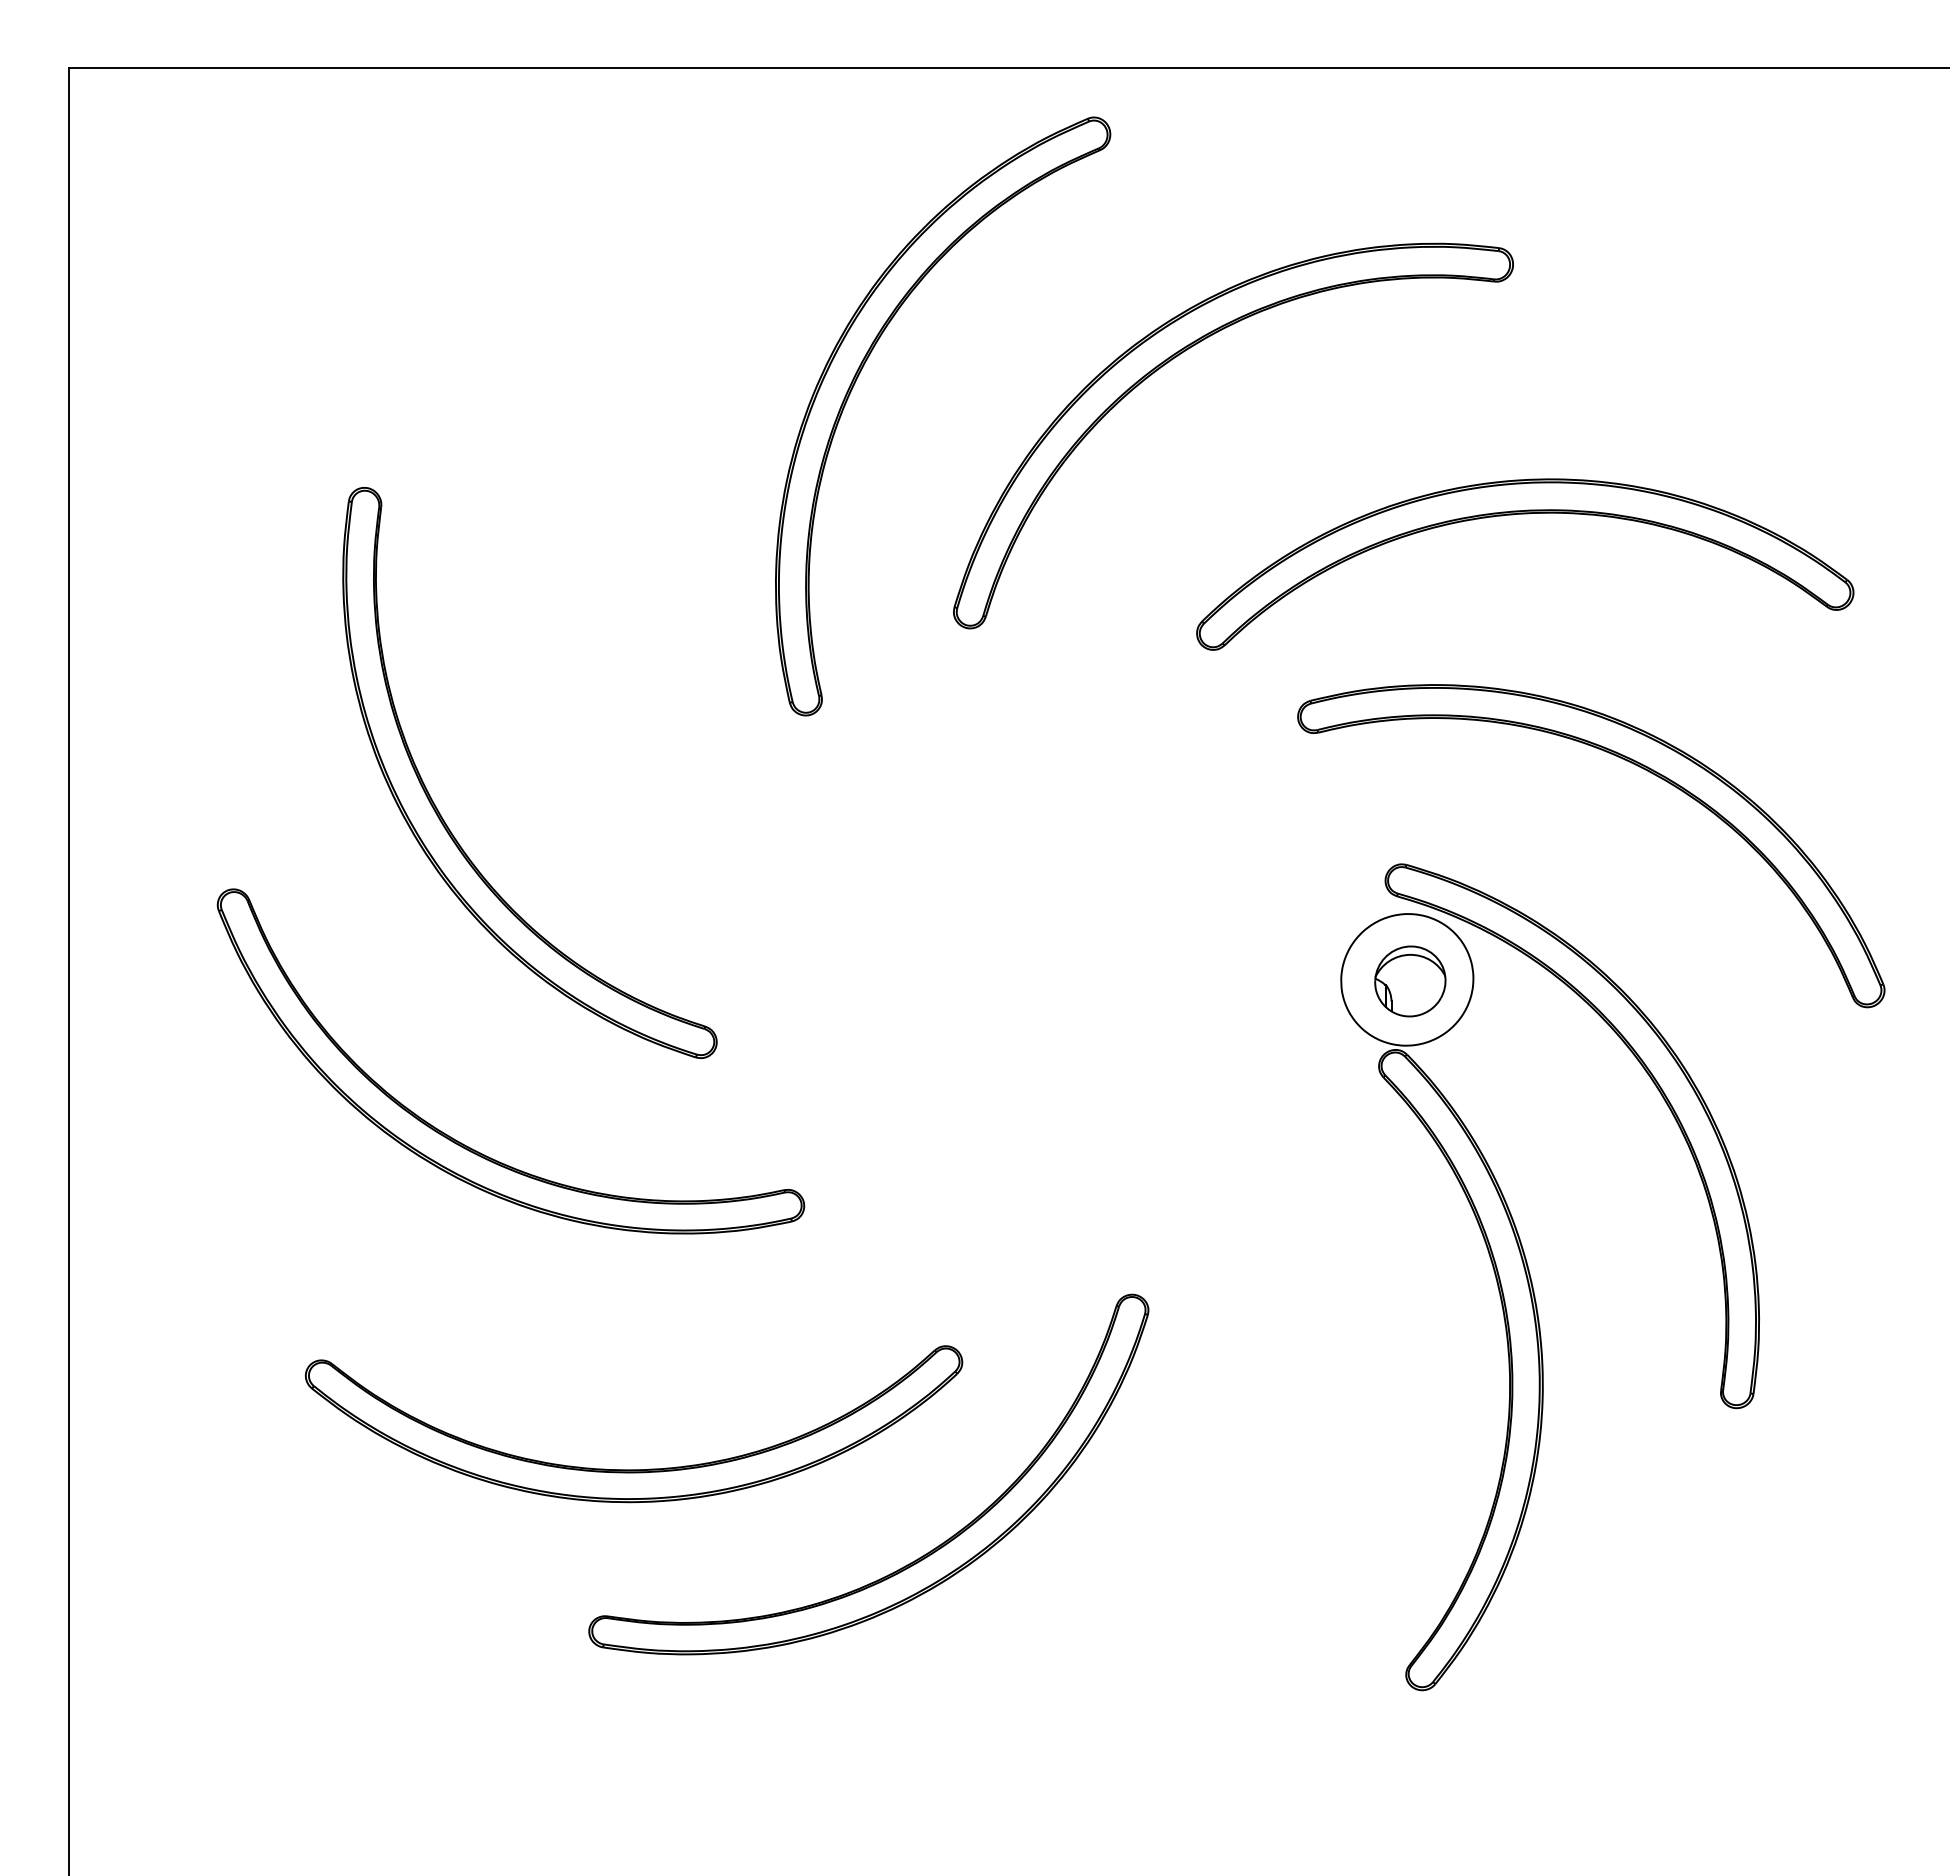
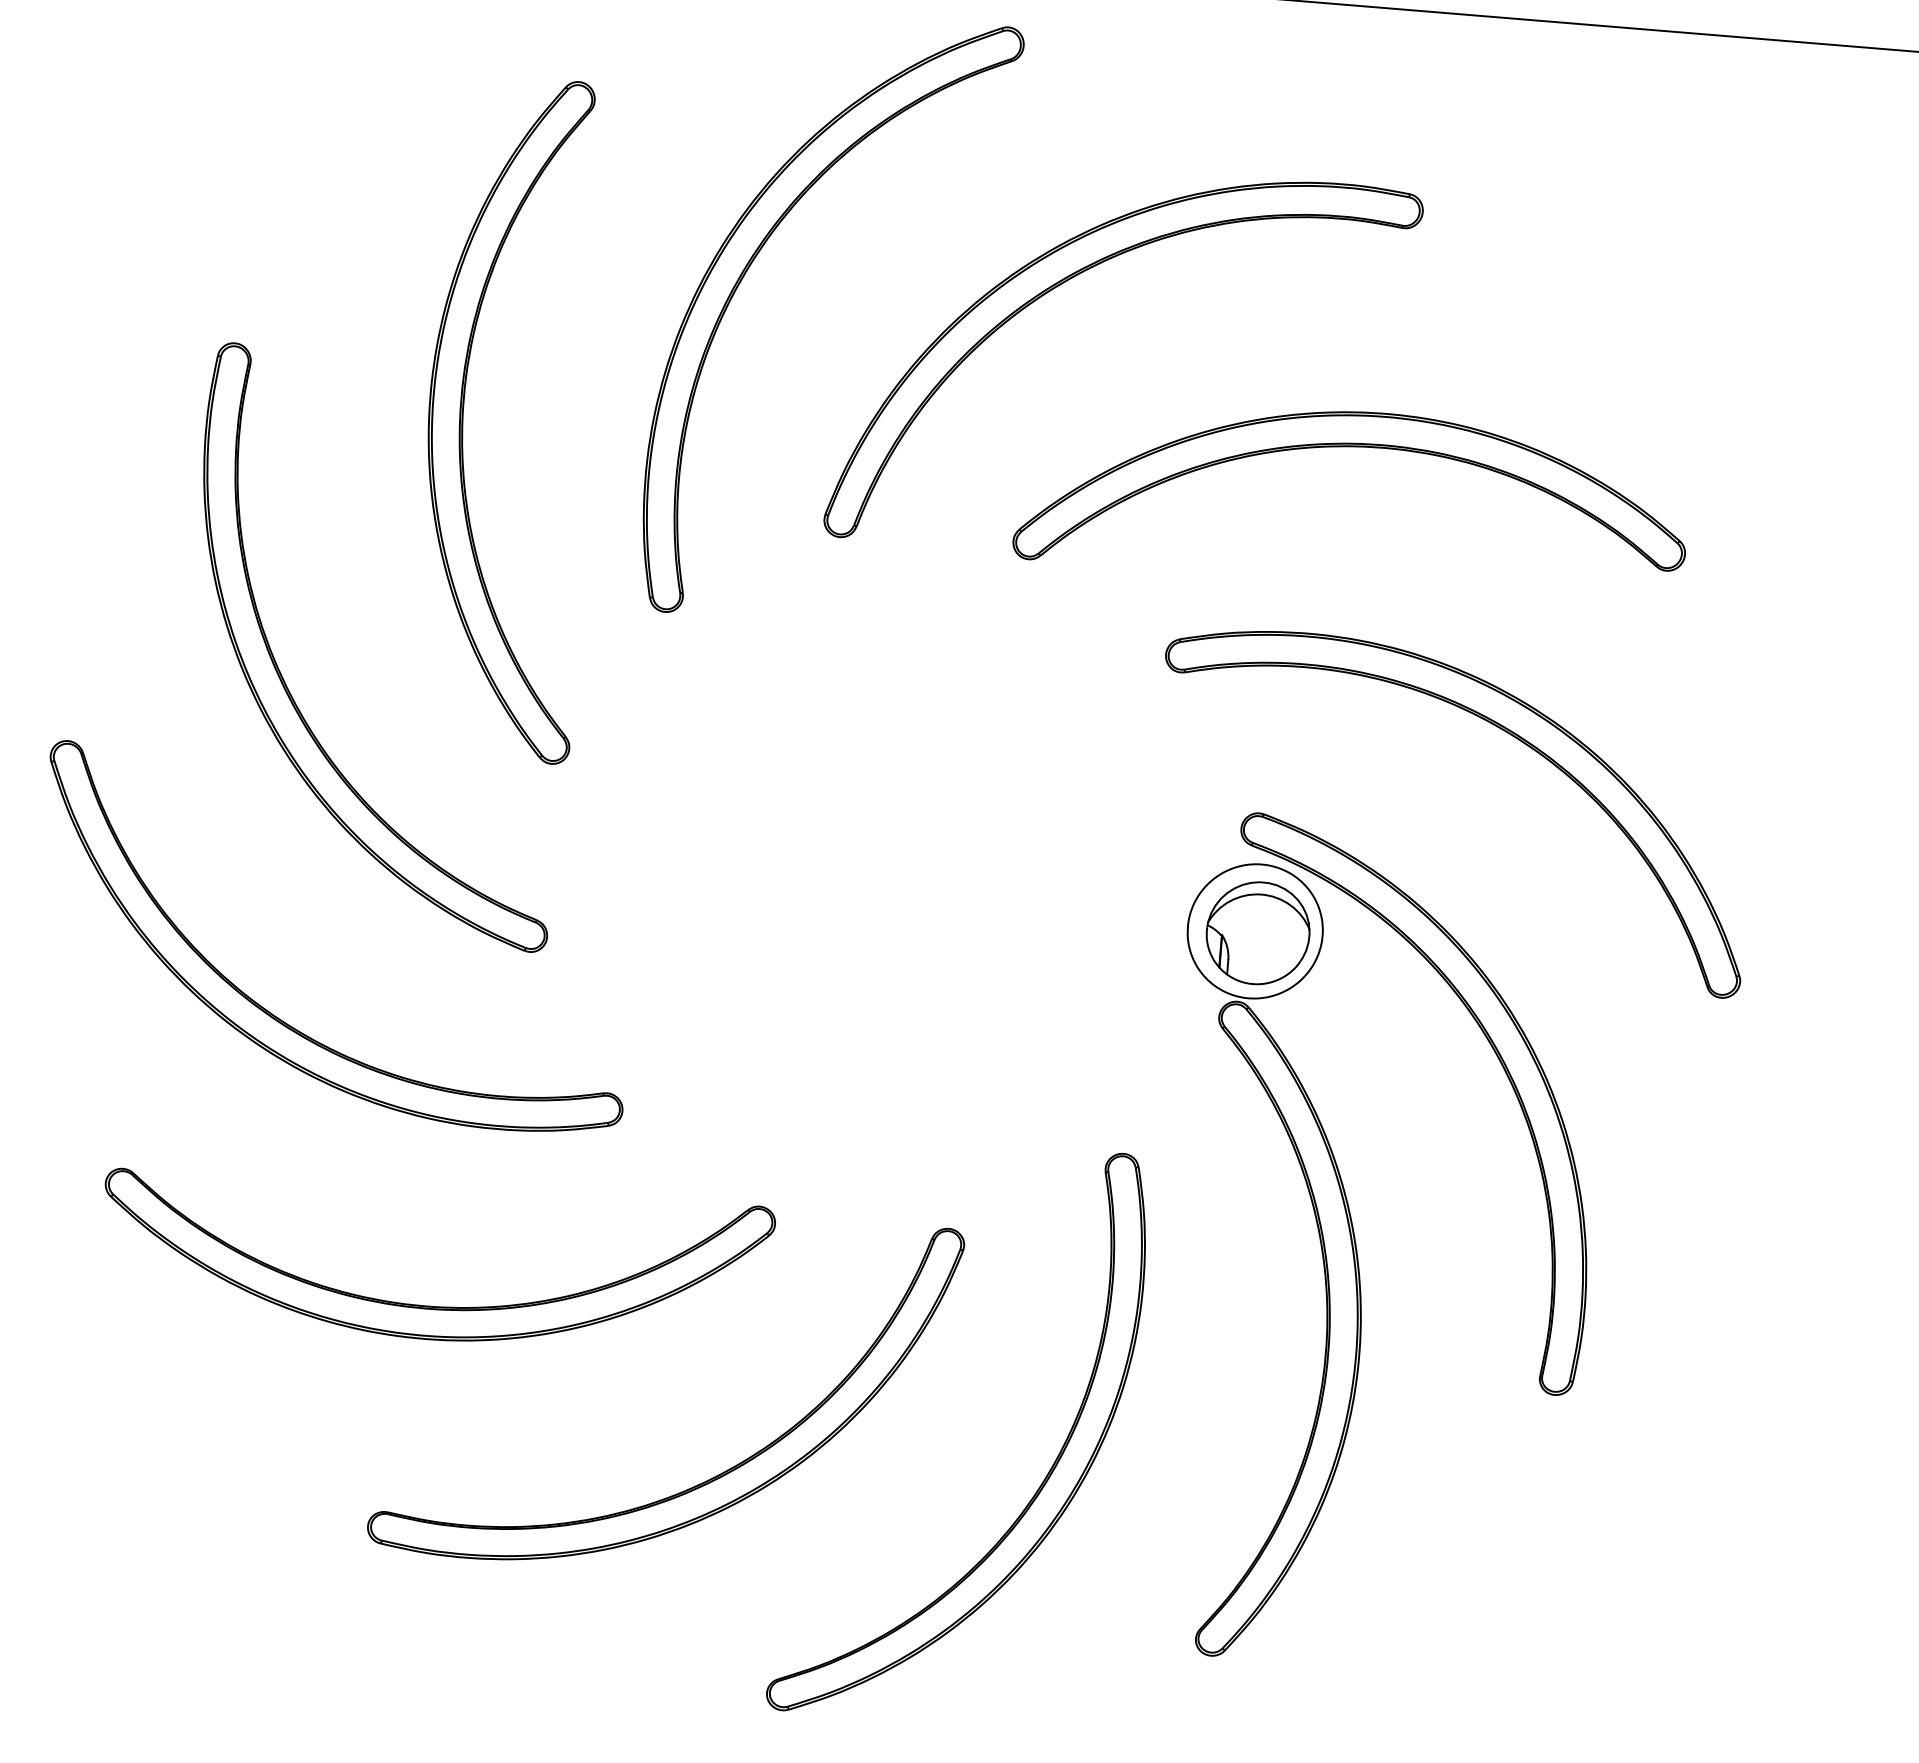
part: (1525, 514) -> (1357, 447), moved
part: (593, 538) -> (463, 414), added
part: (1410, 981) -> (1258, 933), size x1.43
part: (633, 1469) -> (431, 1305), moved
part: (1243, 1534) -> (1042, 1482), added

